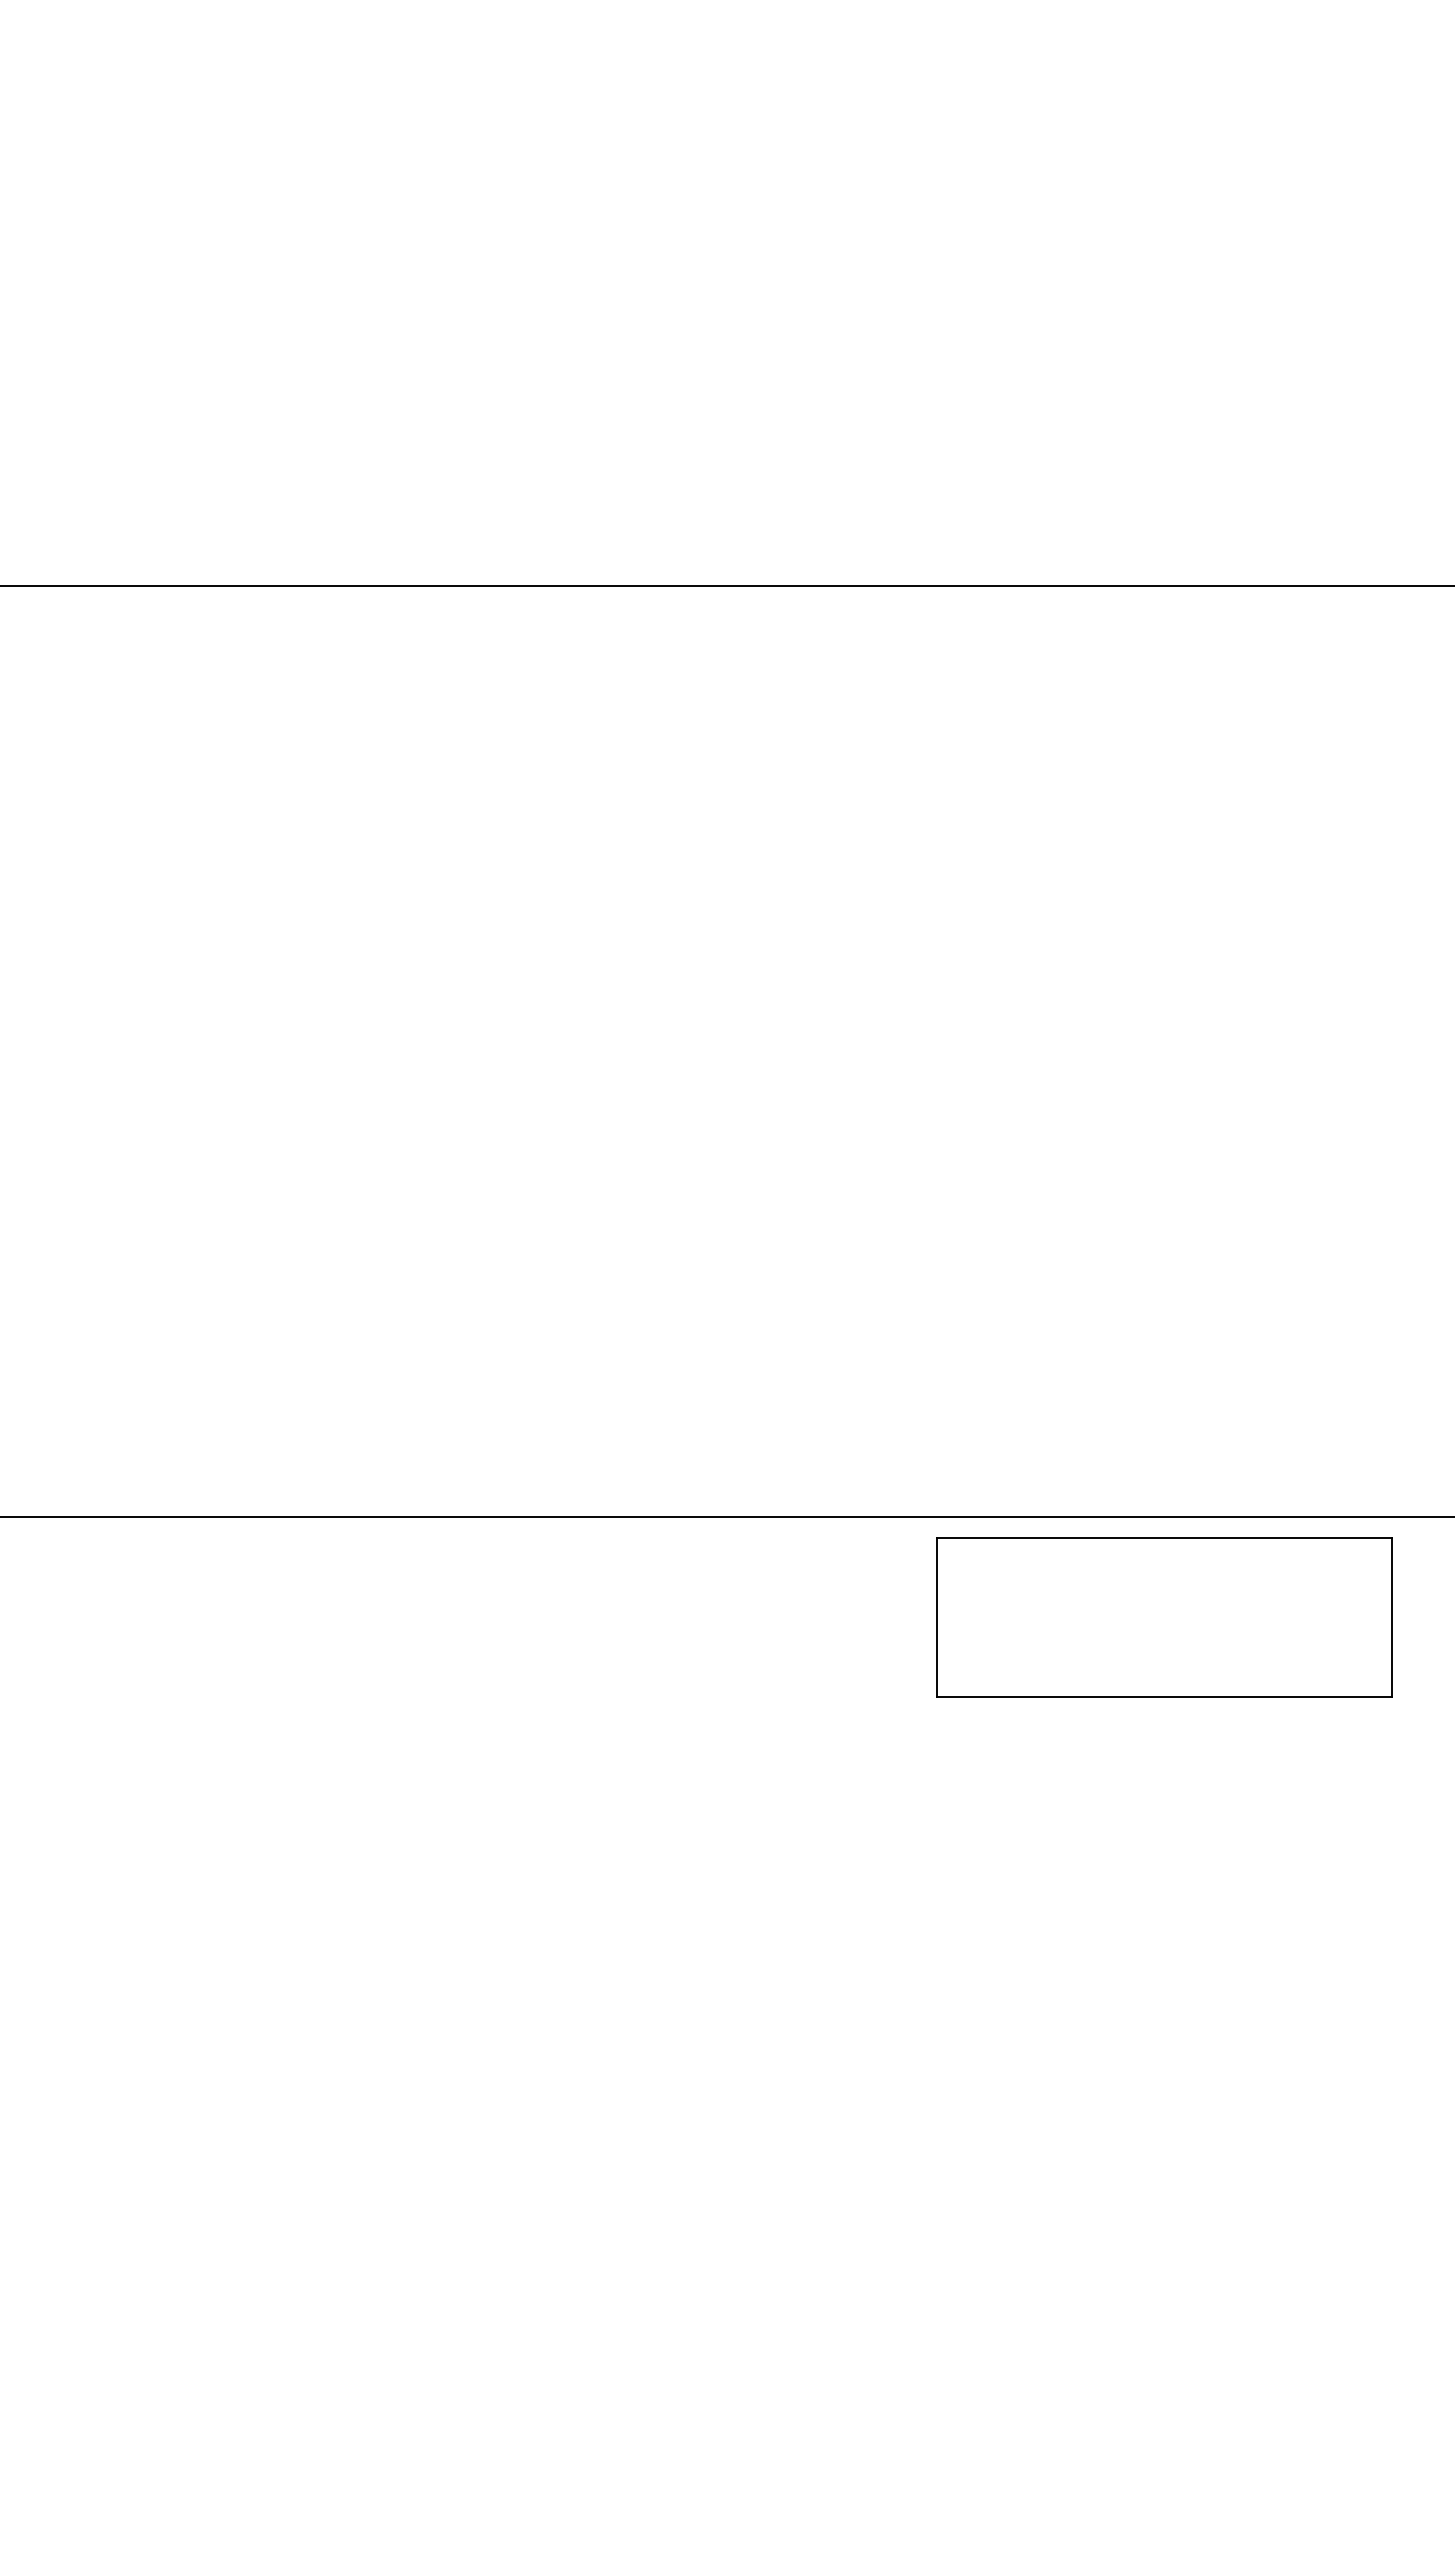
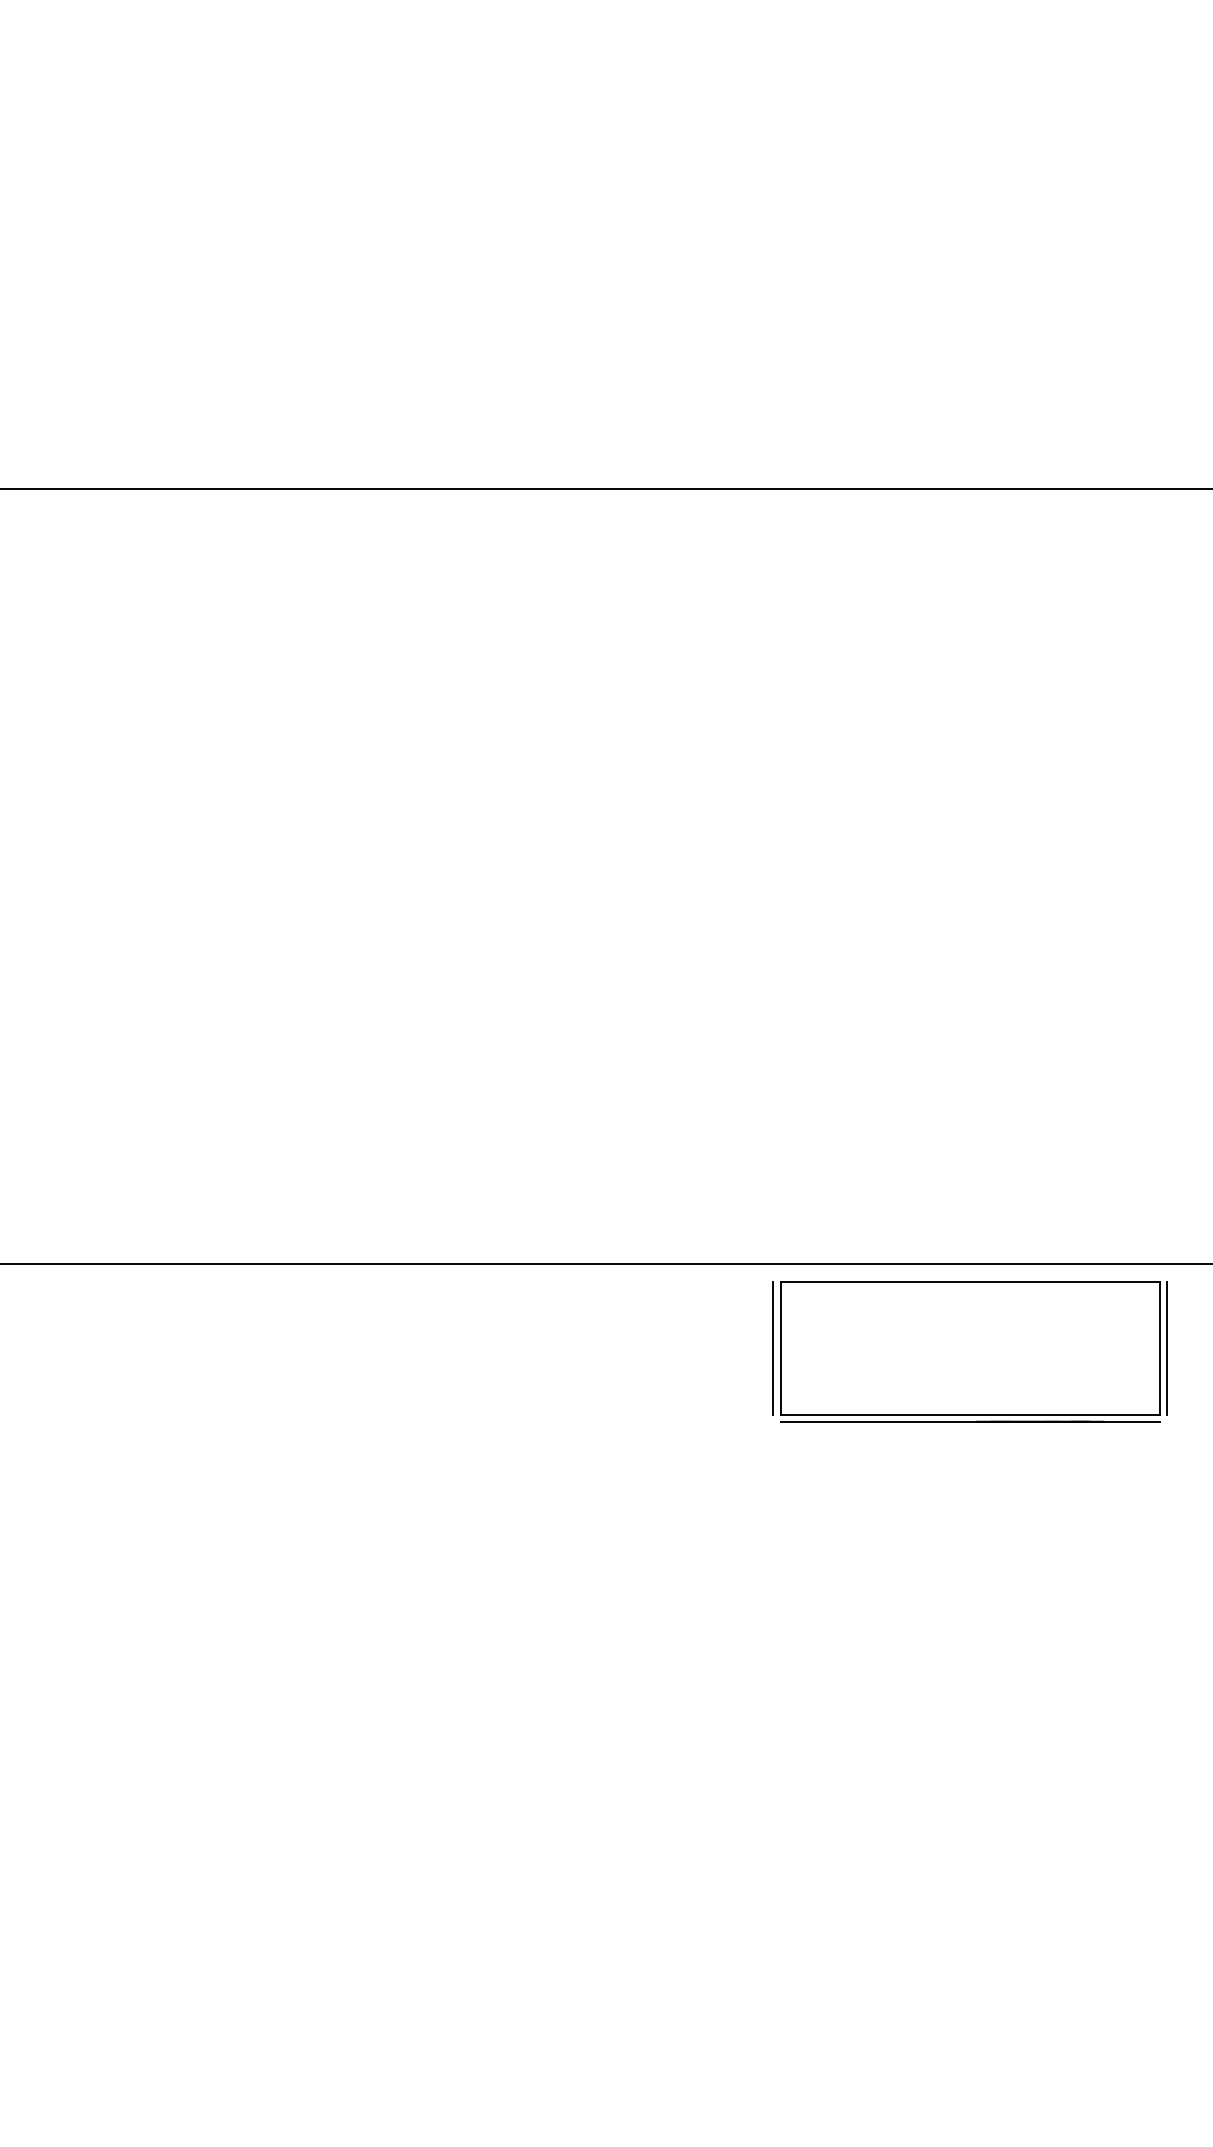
line: (927, 1617) -> (773, 1348), added
line: (1400, 1617) -> (1167, 1348), added
line: (1164, 1705) -> (970, 1421), added

